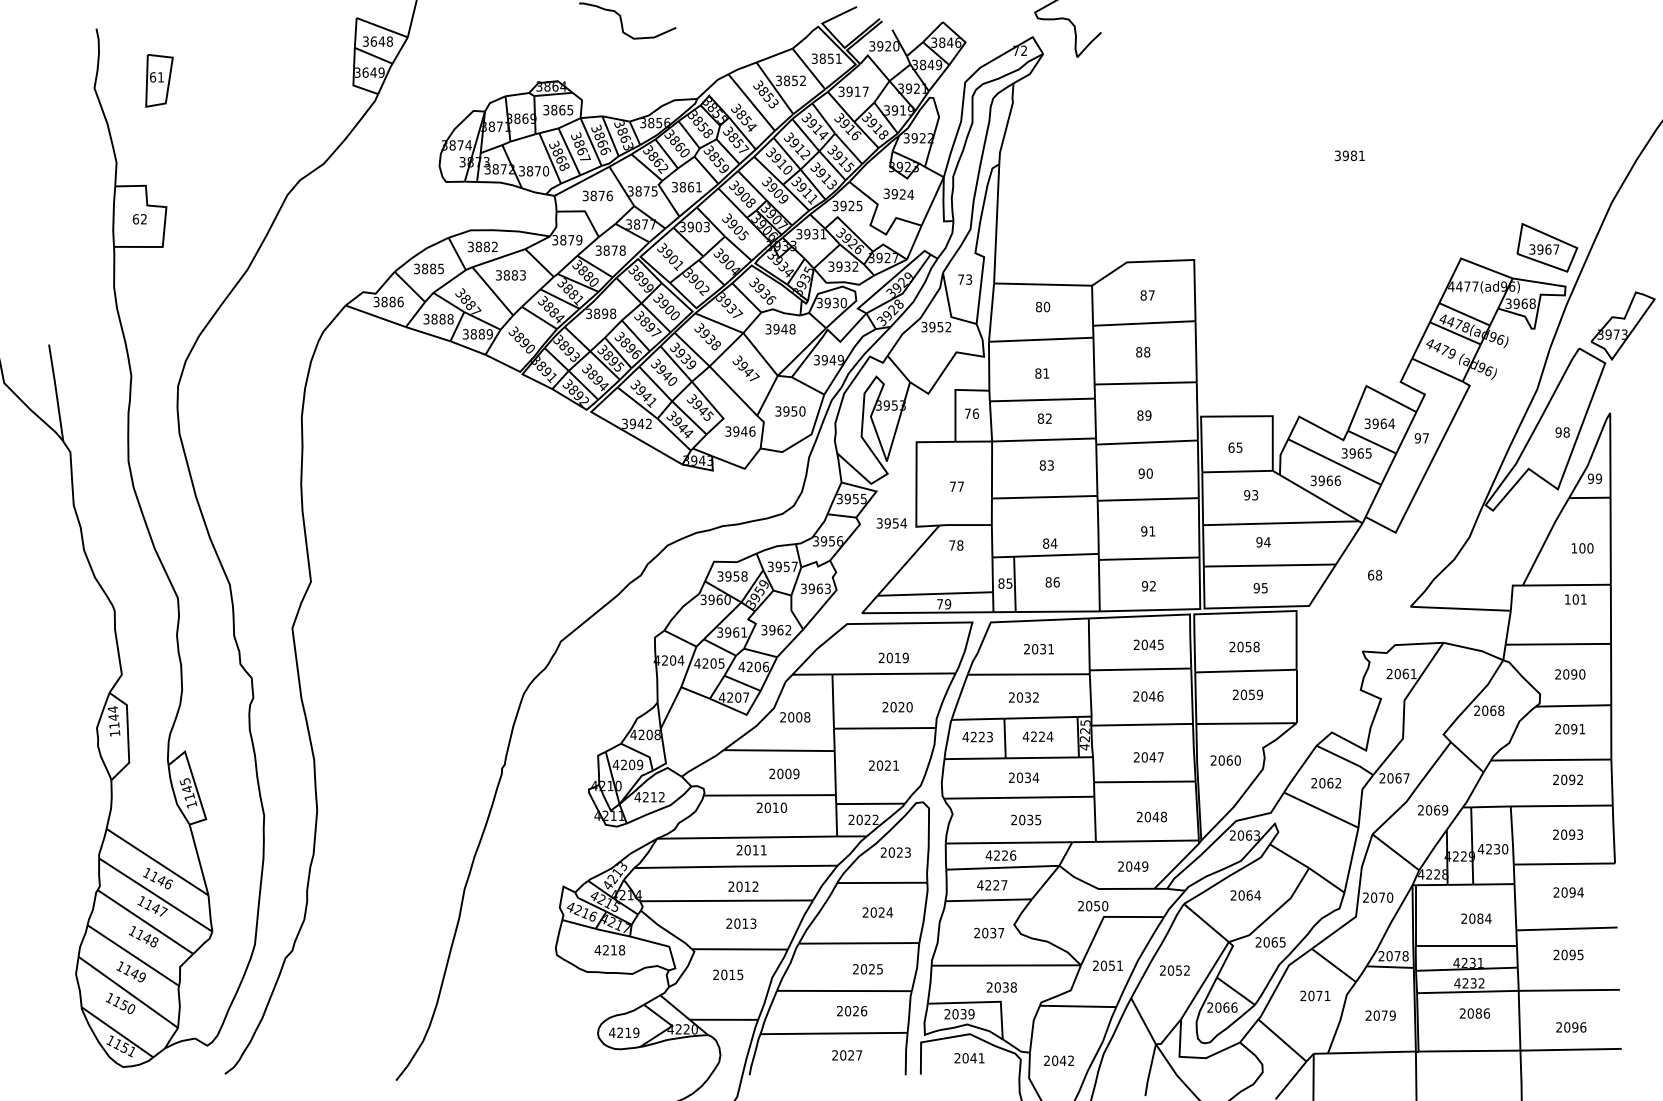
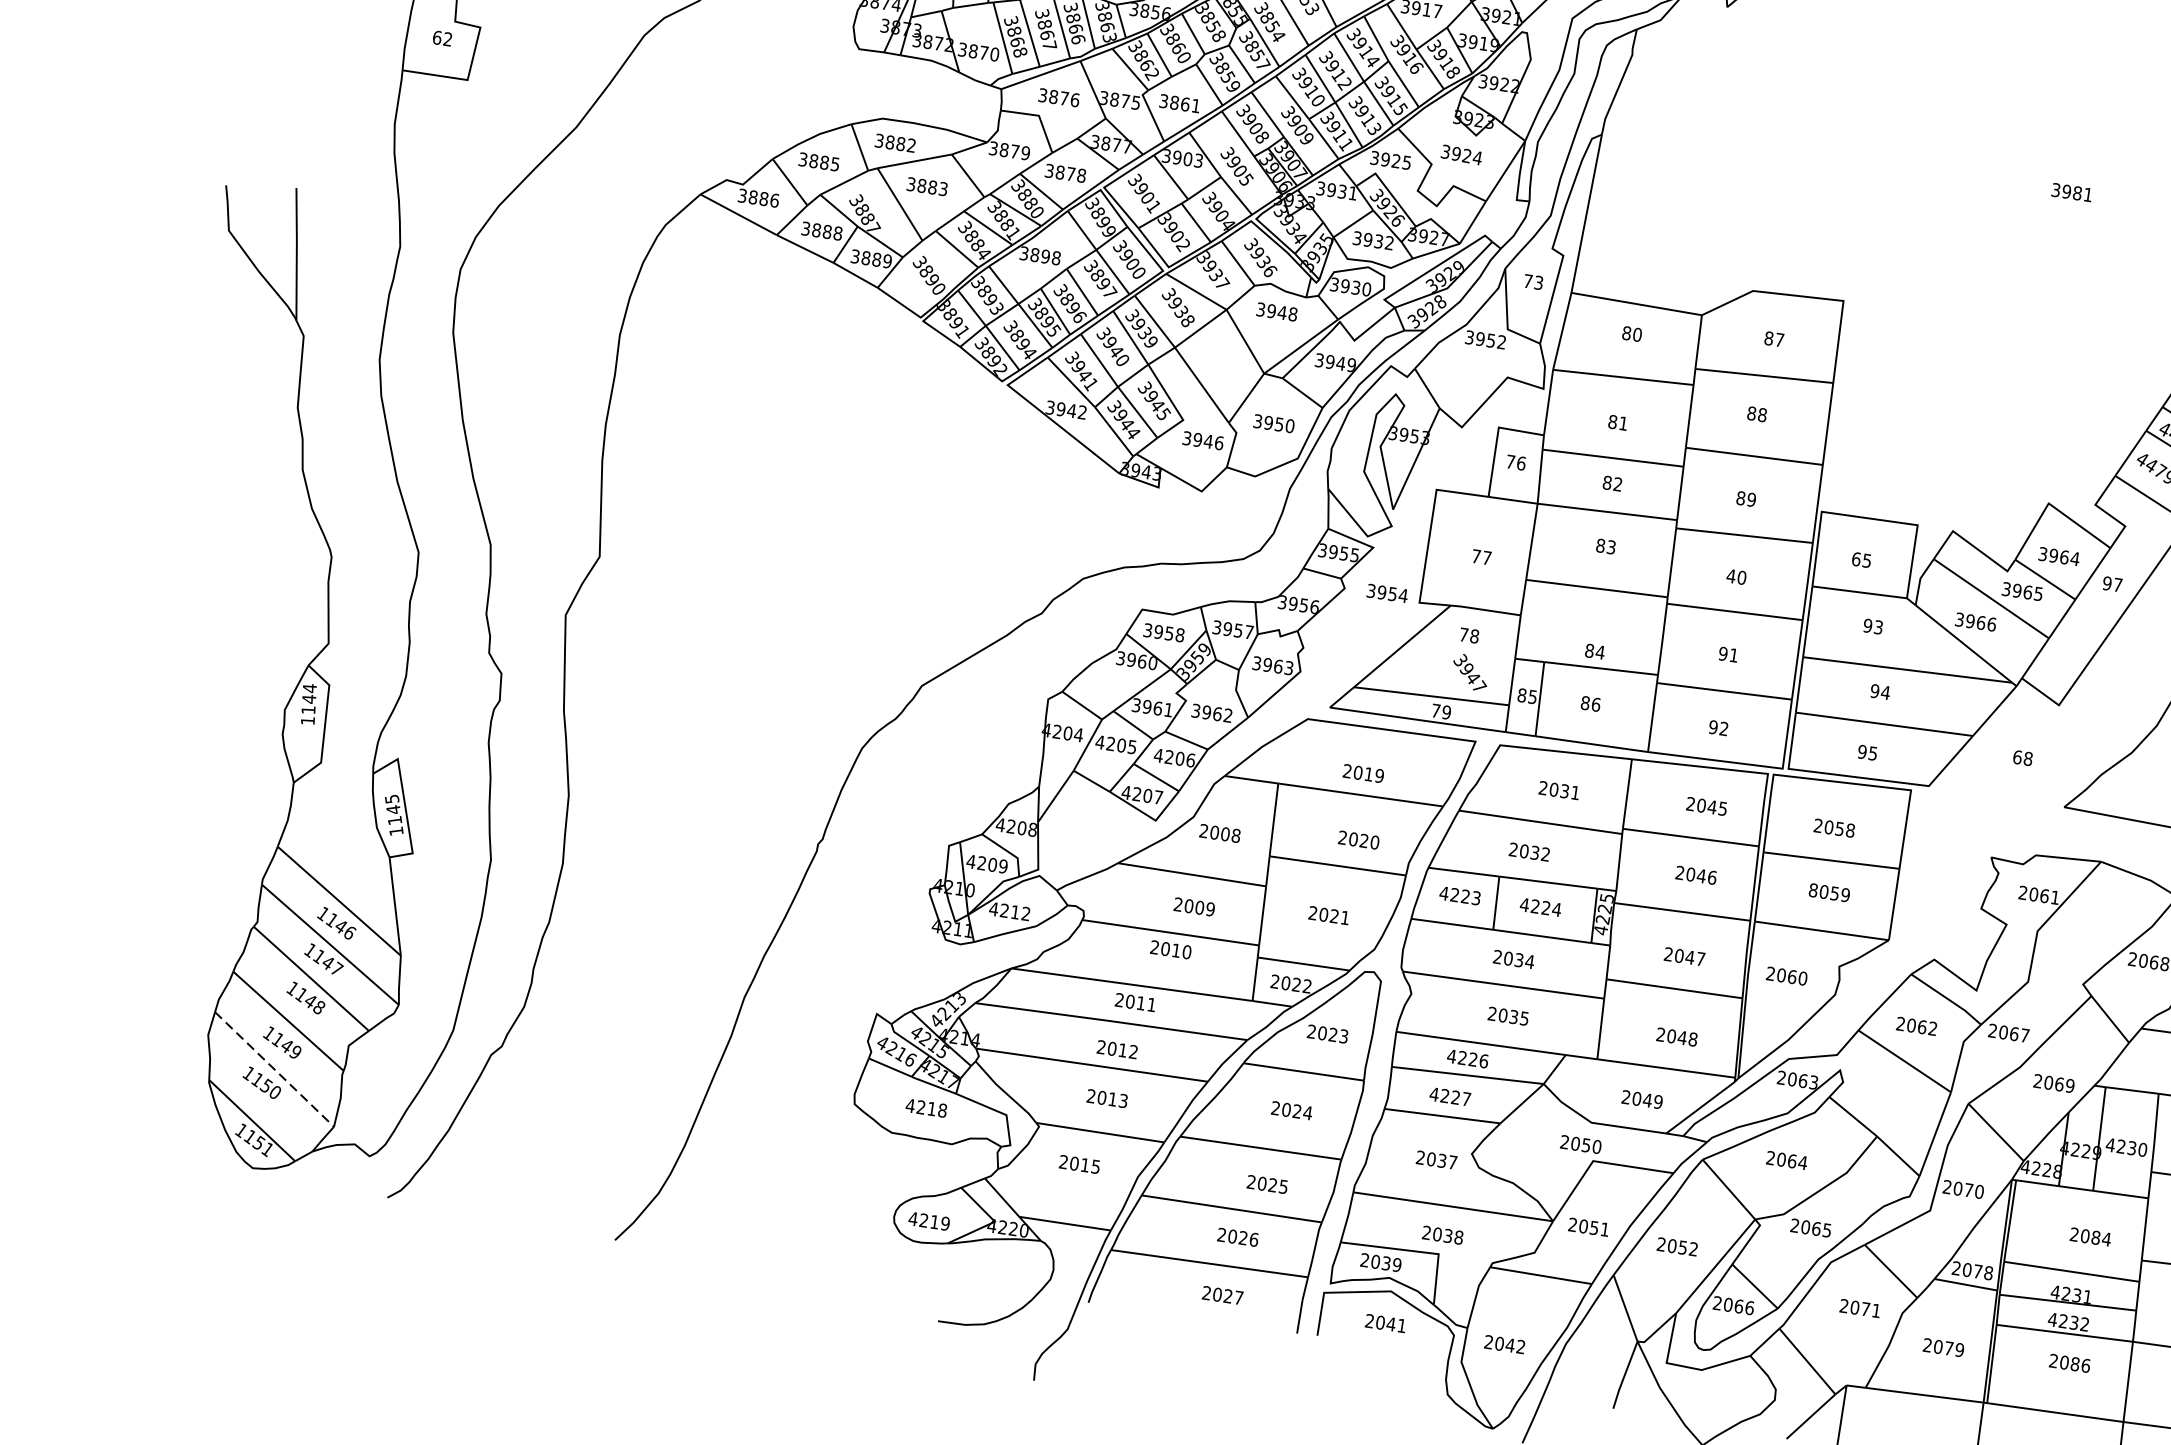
text: (745, 368) -> (1469, 672), moved
text: (1141, 473) -> (1730, 575), 90 -> 40
text: (1235, 694) -> (1812, 889), 2059 -> 8059
line: (128, 992) -> (274, 1069), solid -> dashed

